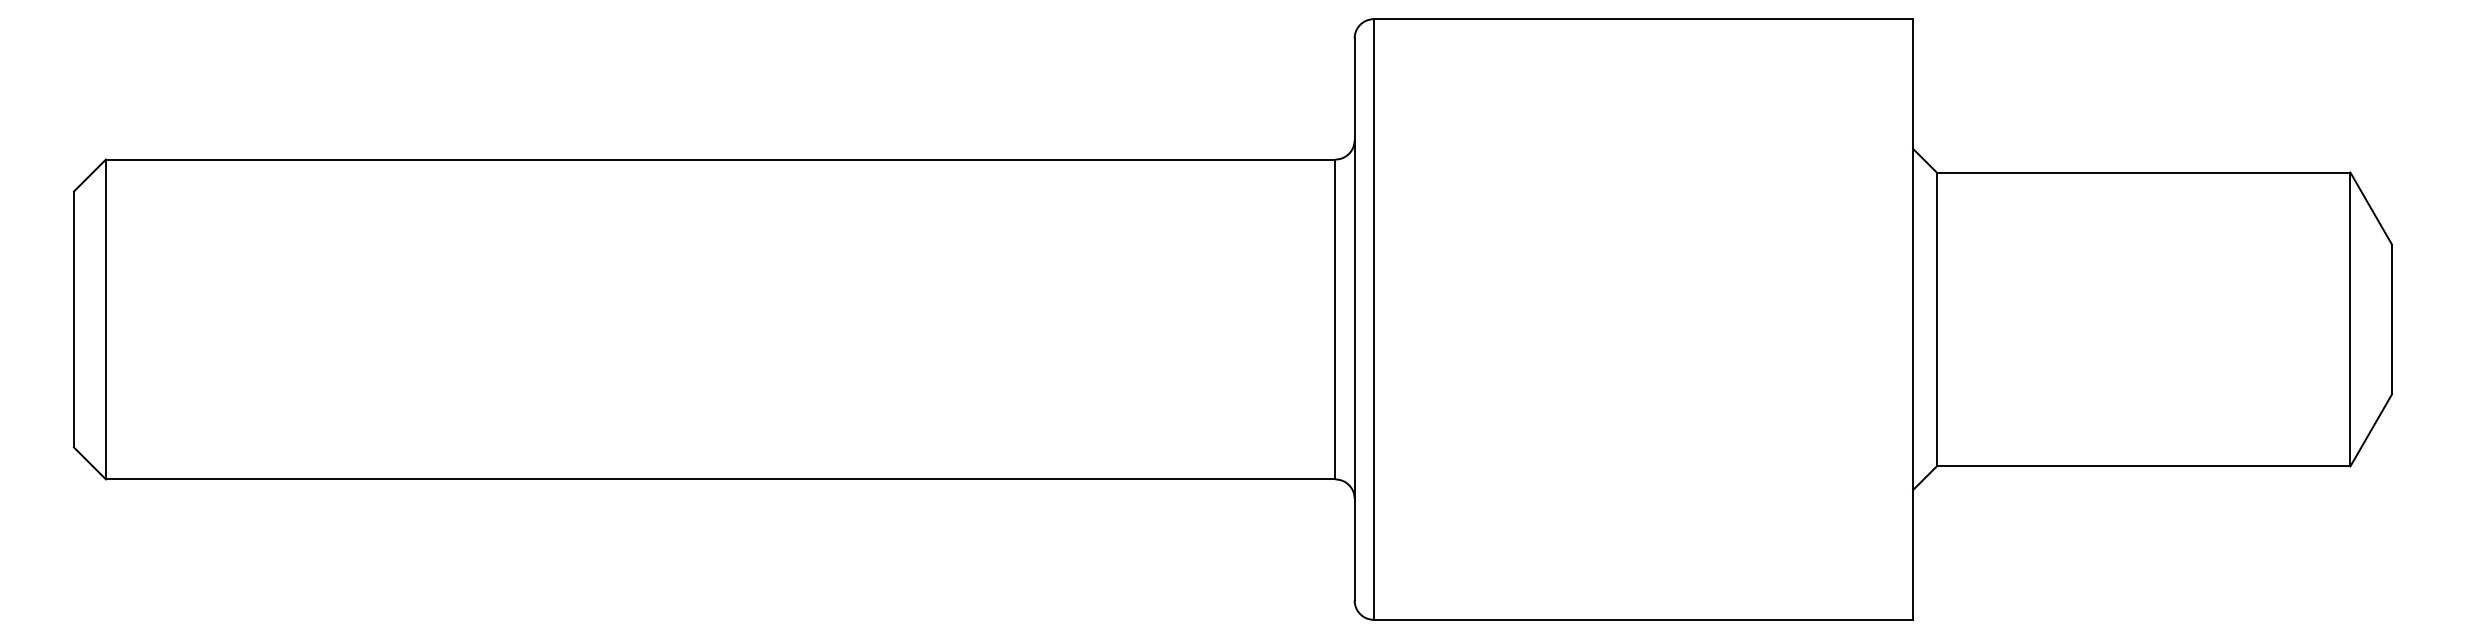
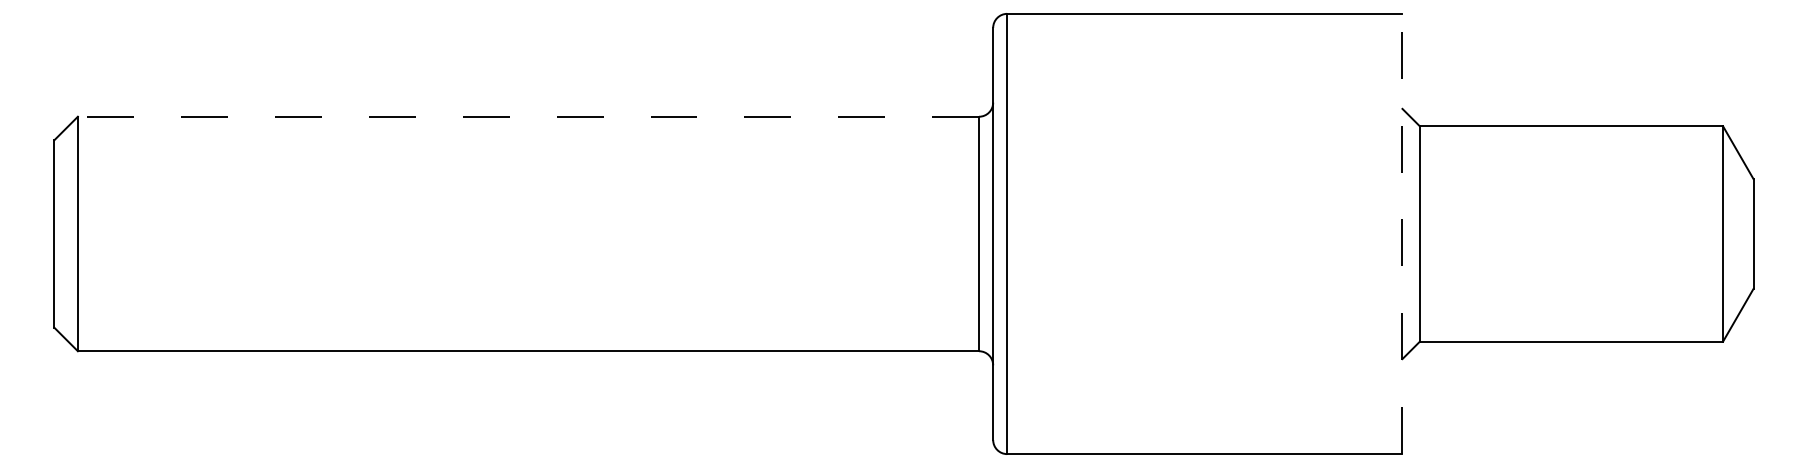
line: (720, 159) -> (528, 116), solid -> dashed
line: (1913, 319) -> (1402, 234), solid -> dashed

